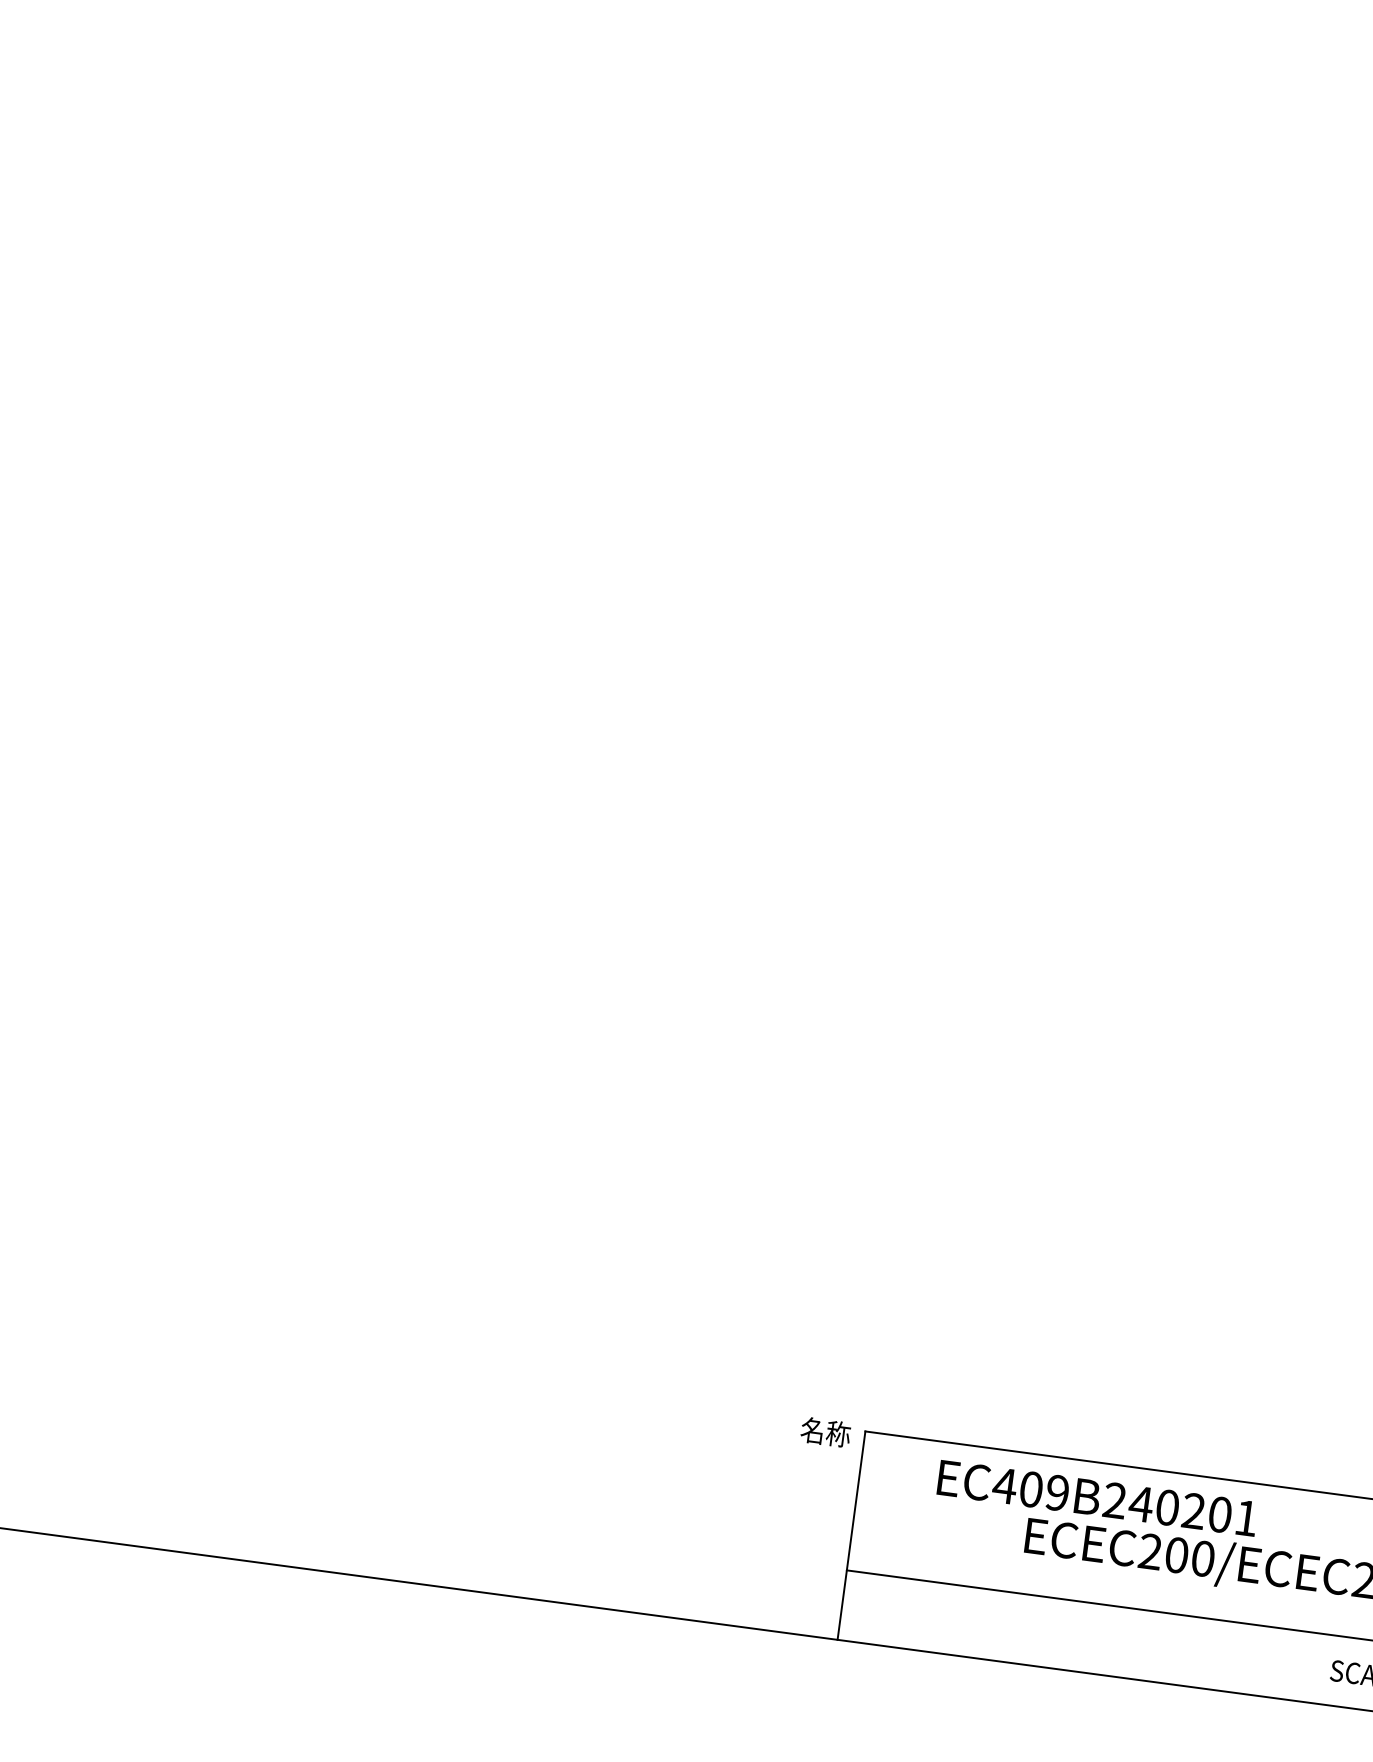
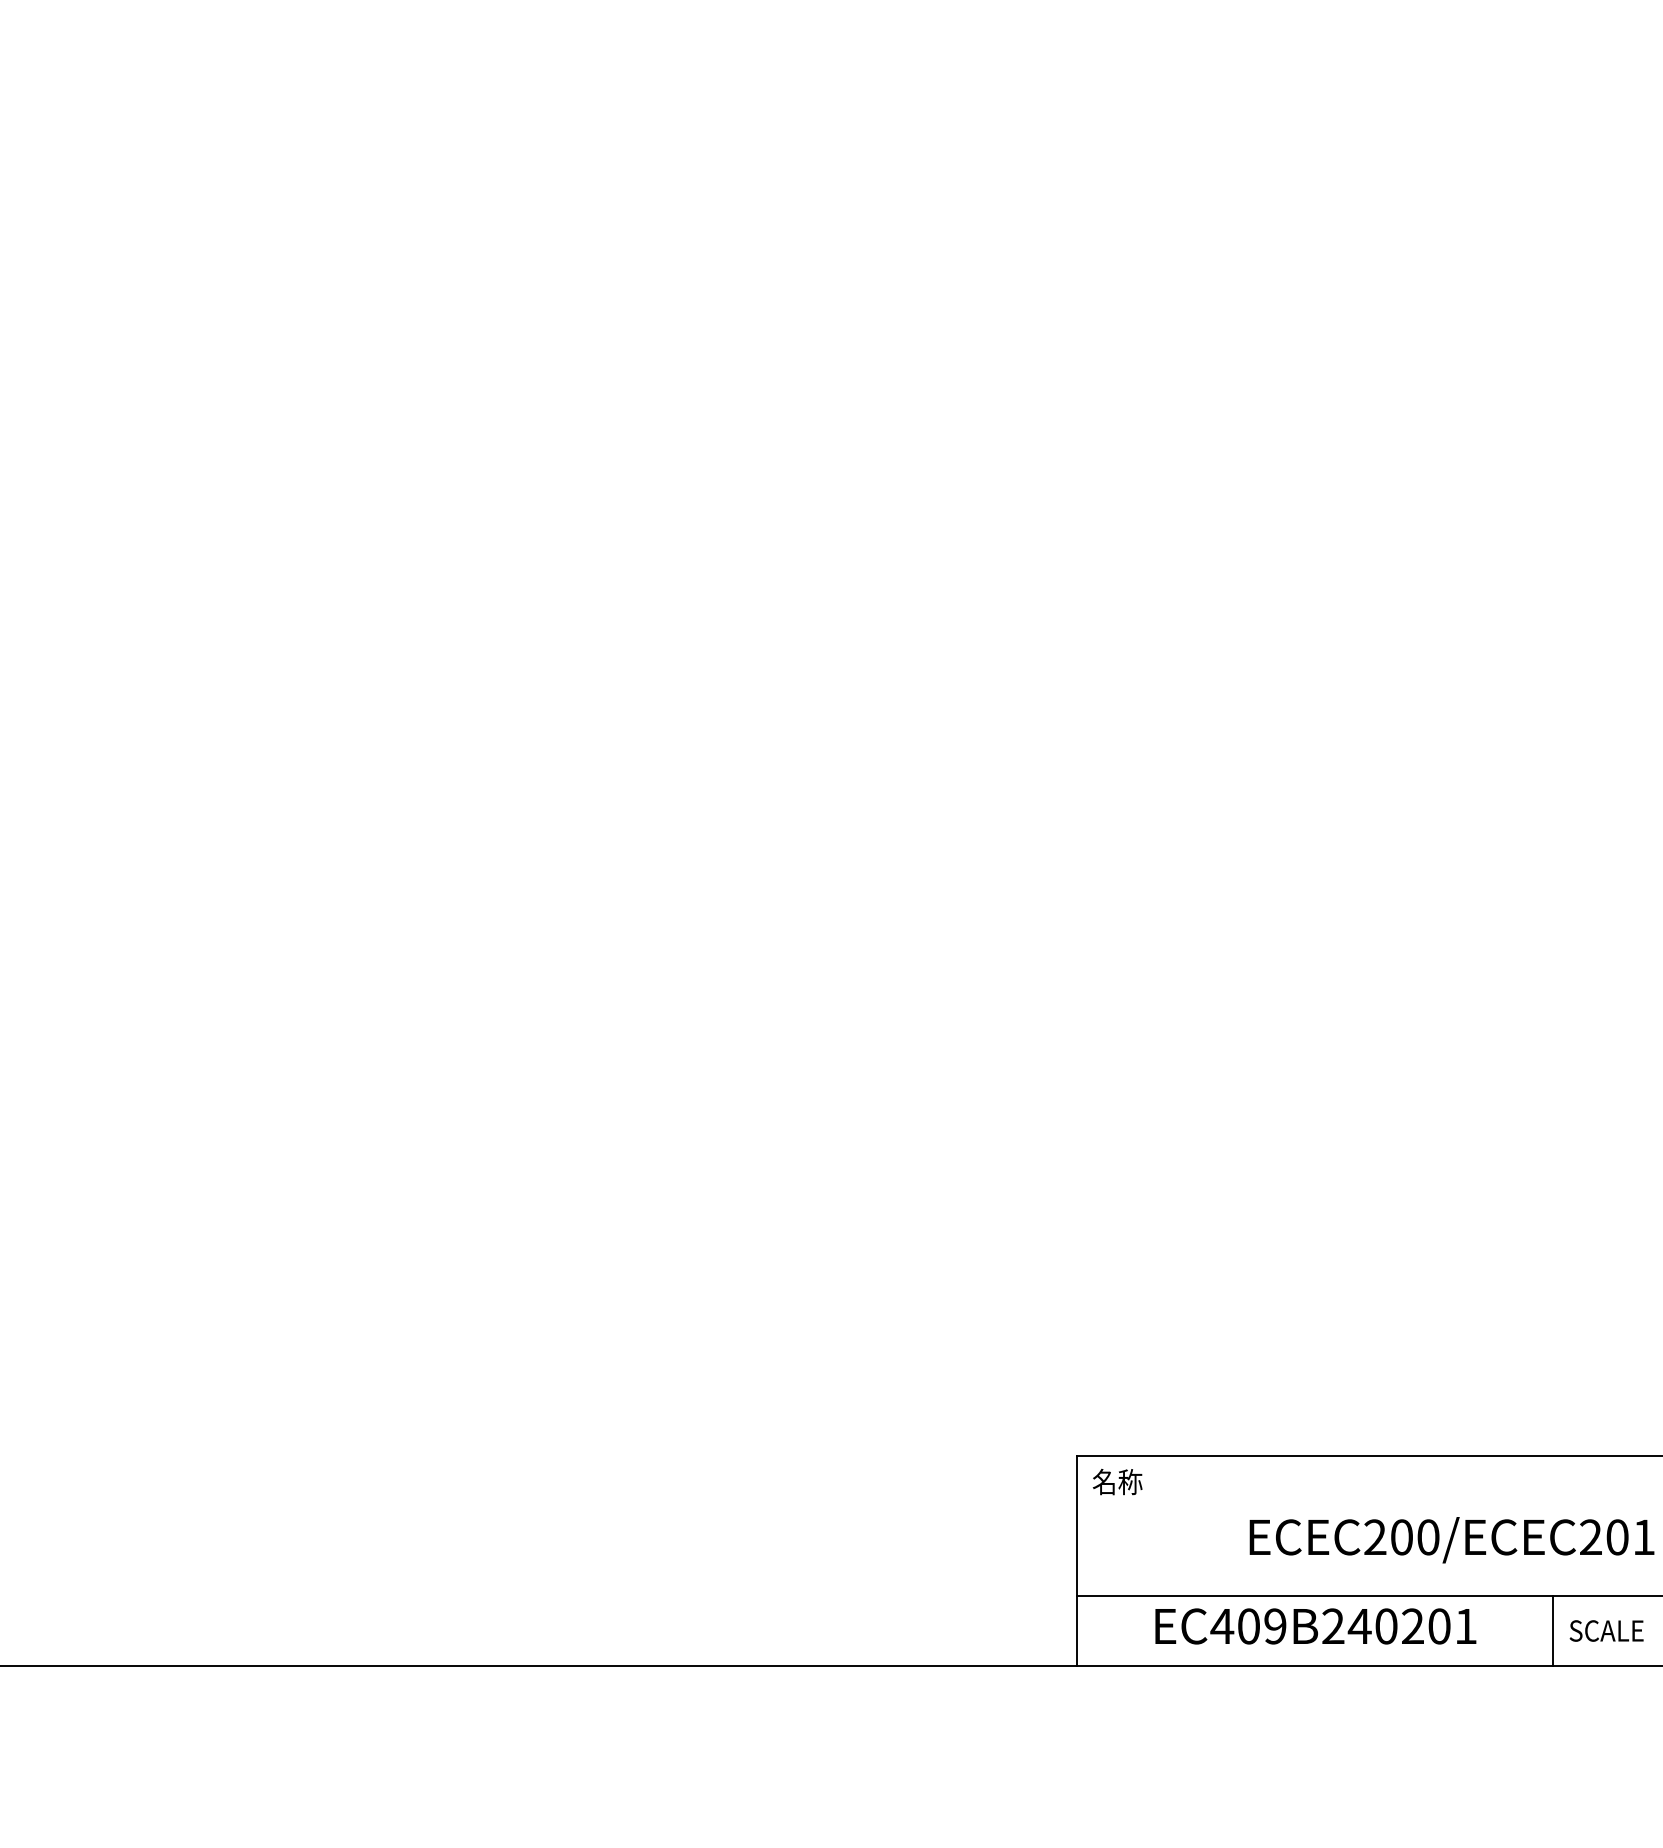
text: (825, 1431) -> (1117, 1481), moved
text: (1097, 1498) -> (1315, 1626), moved
line: (1314, 1667) -> (1553, 1630), added

